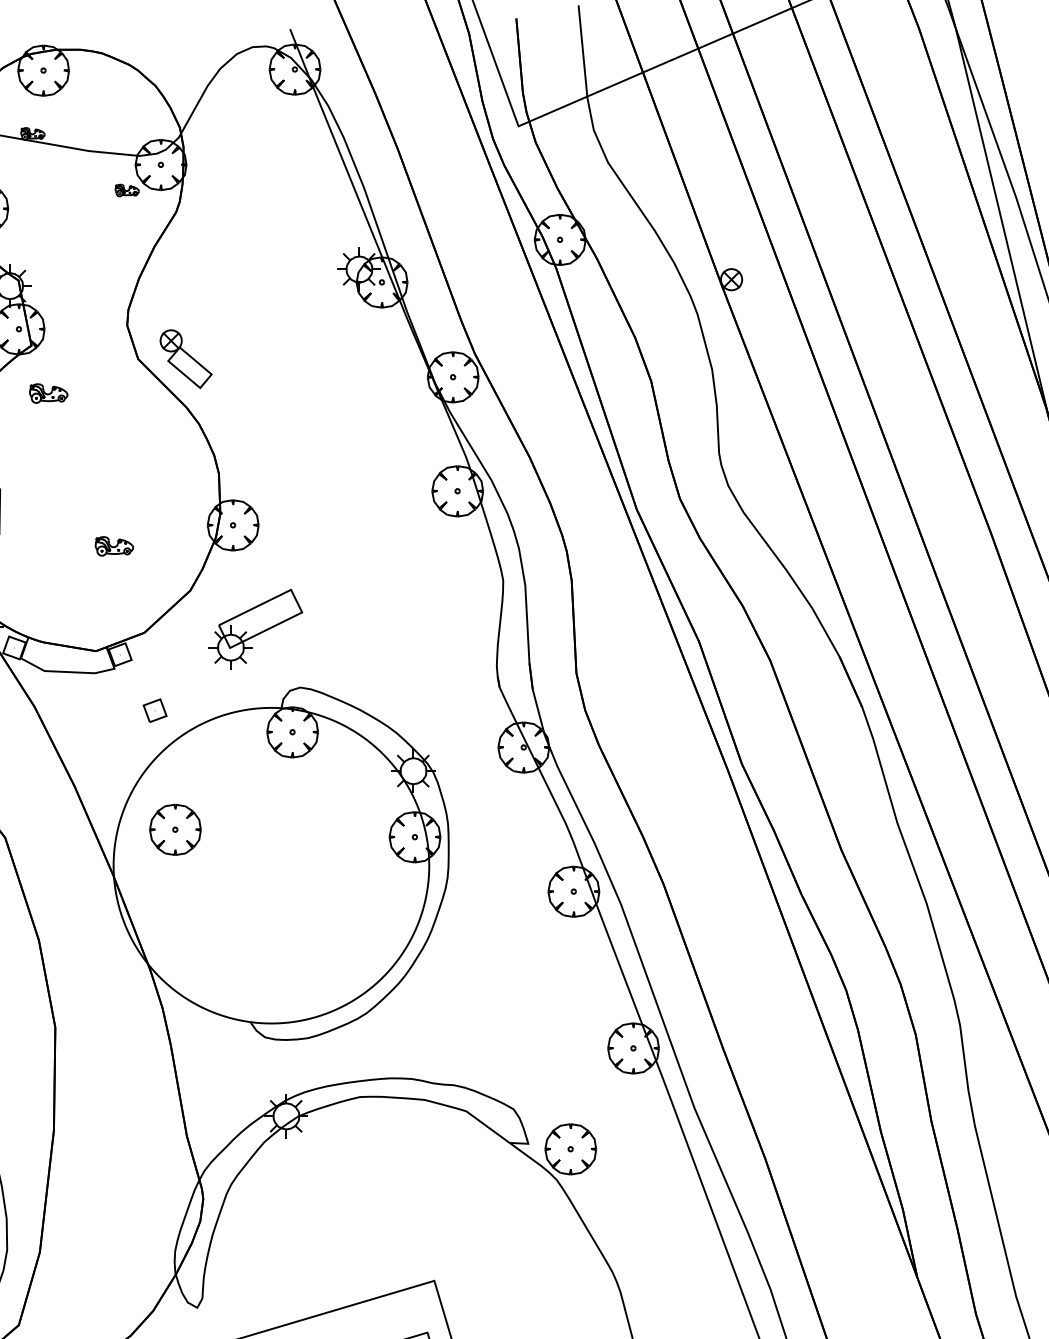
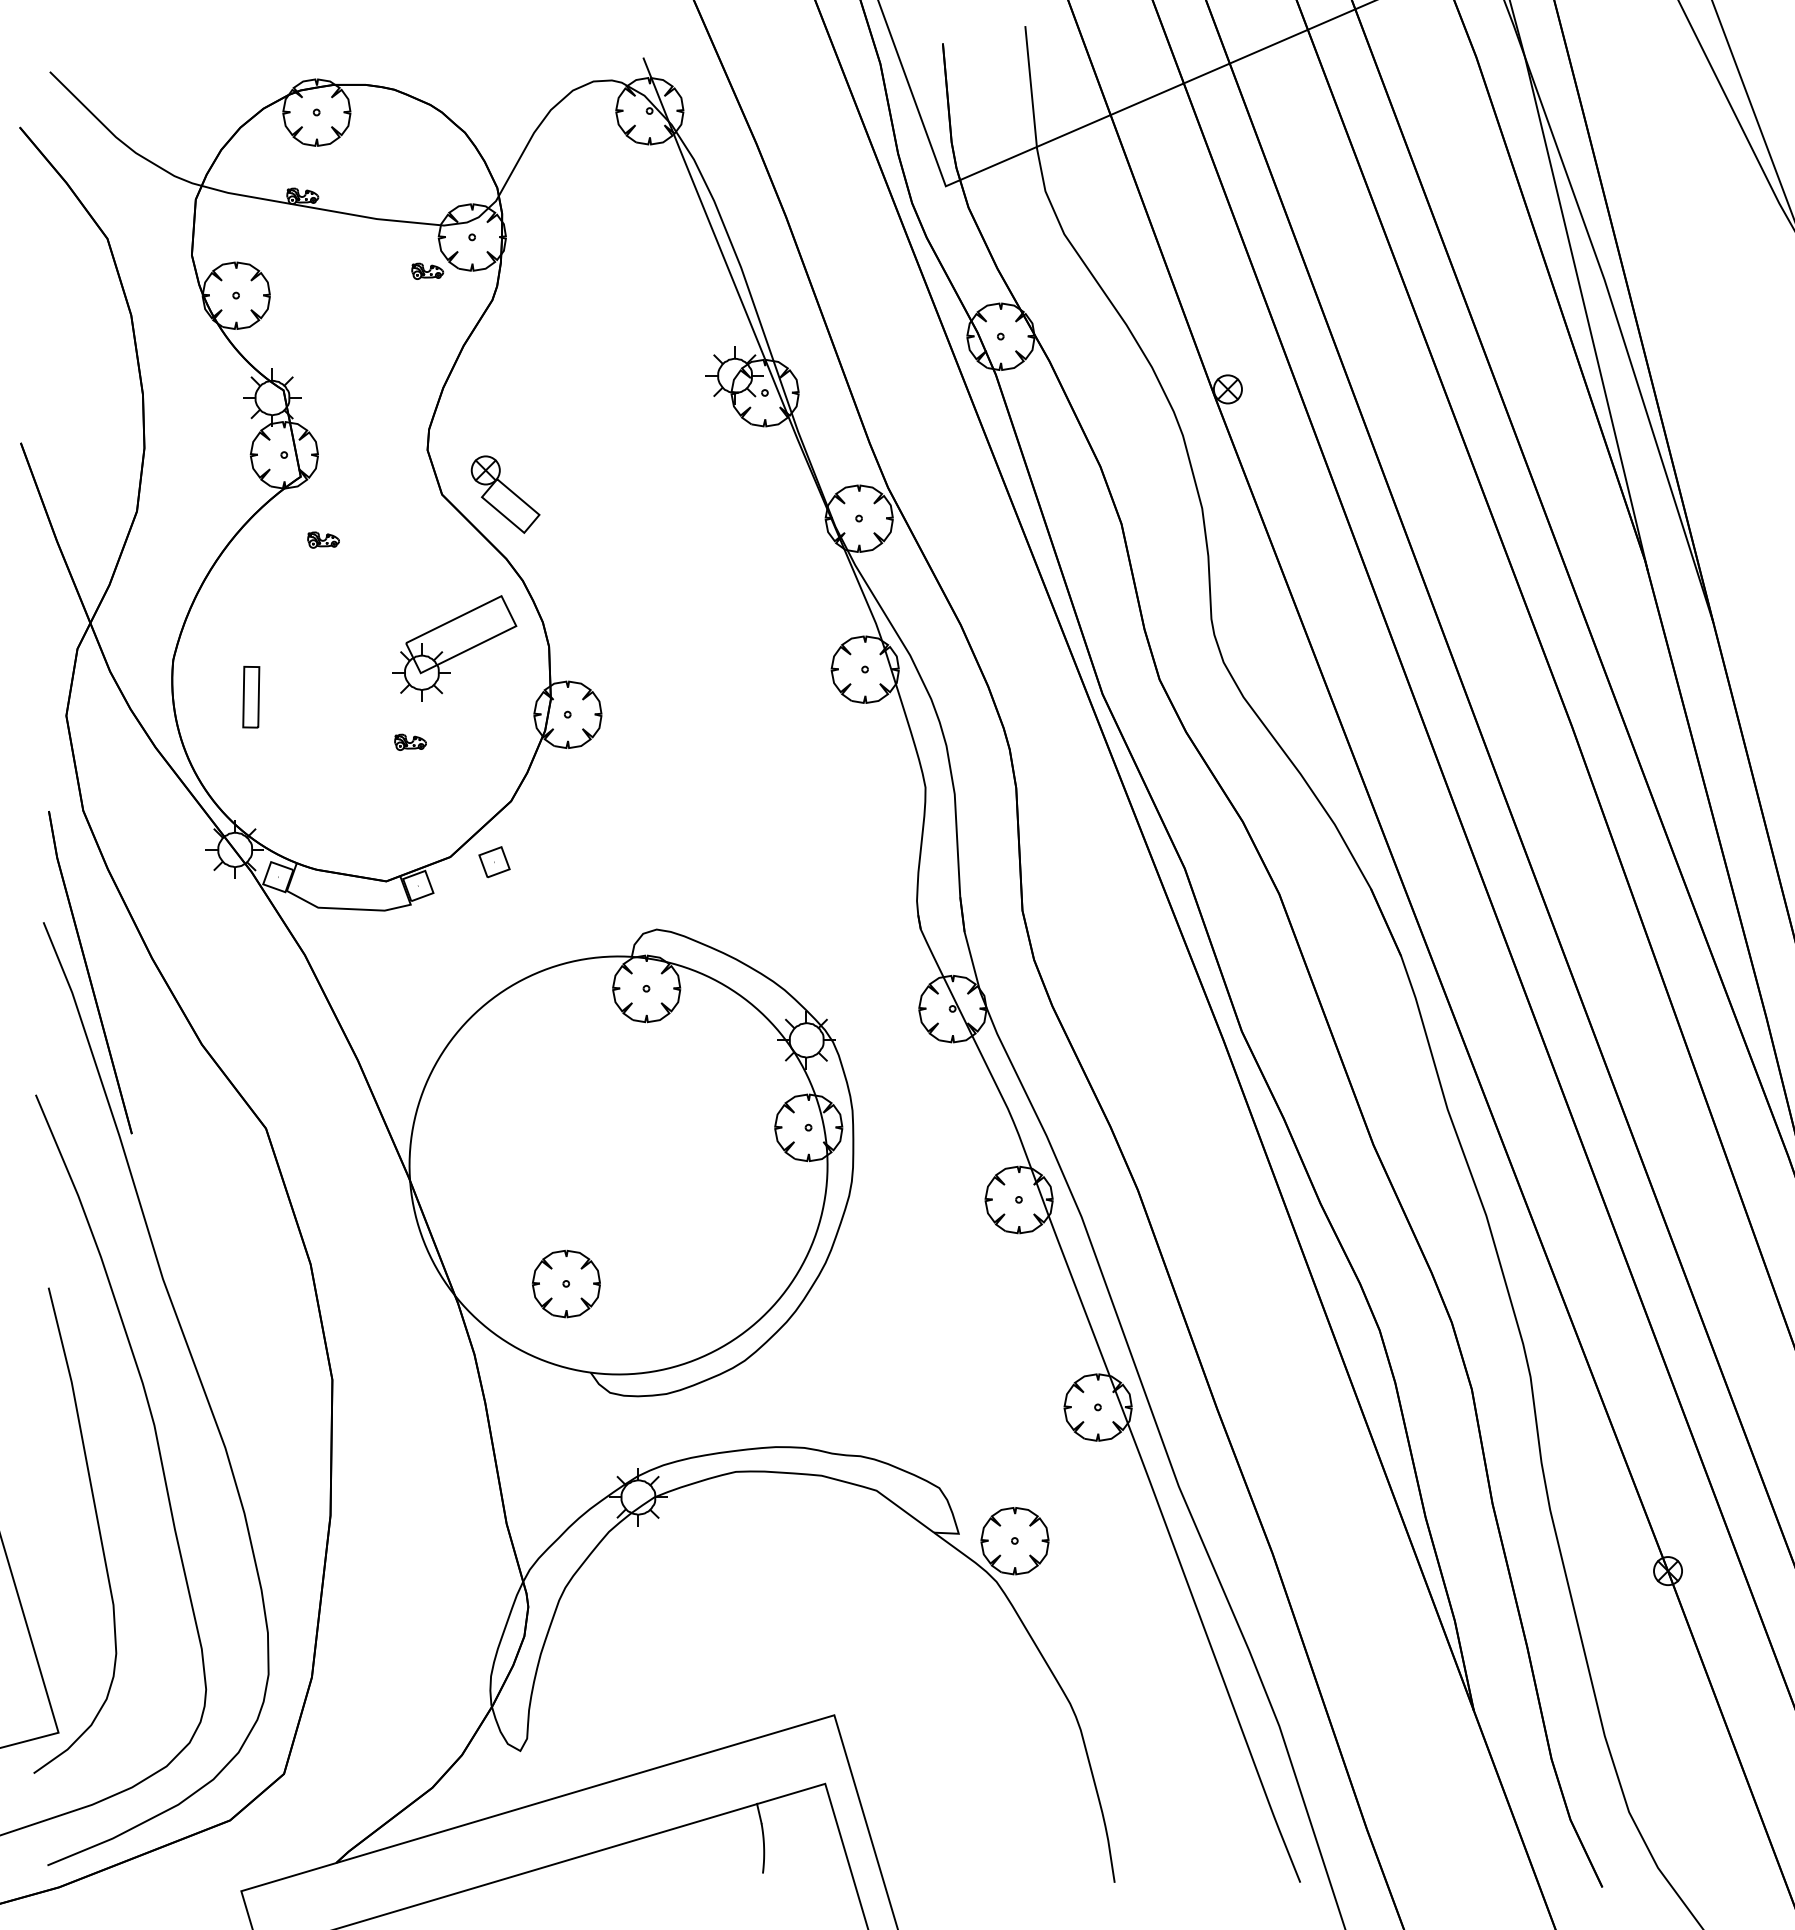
part: (48, 393) -> (323, 539), size x0.62
part: (114, 545) -> (410, 741), size x0.62
part: (255, 629) -> (454, 648), moved
part: (155, 710) -> (494, 862), moved
part: (174, 829) -> (565, 1283), moved

